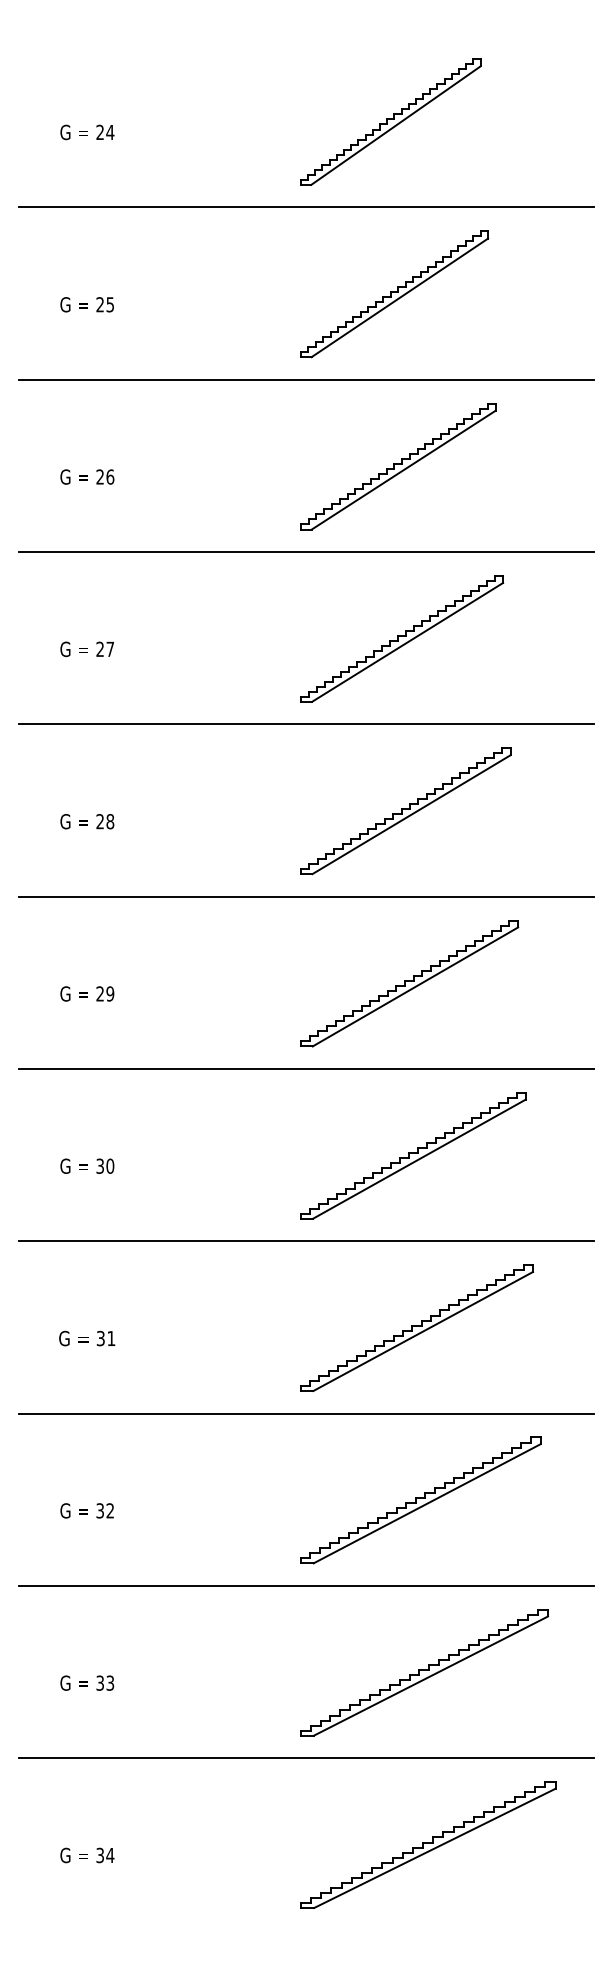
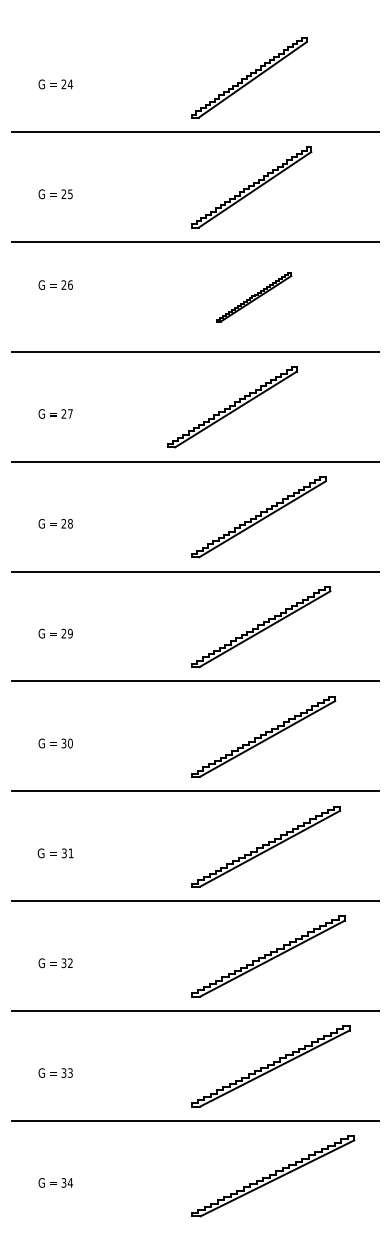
part: (397, 466) -> (253, 297), size x0.6
text: (86, 476) -> (55, 284), moved
part: (402, 639) -> (232, 407), moved

